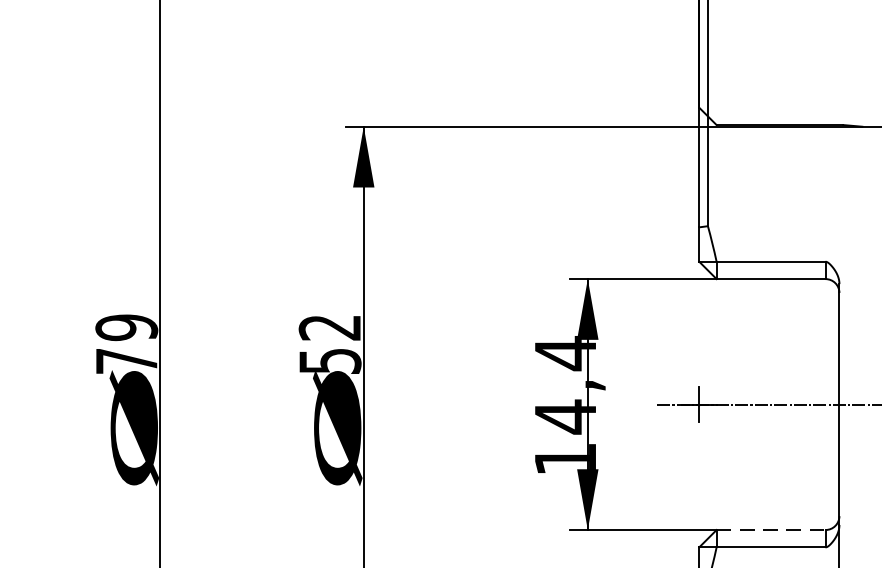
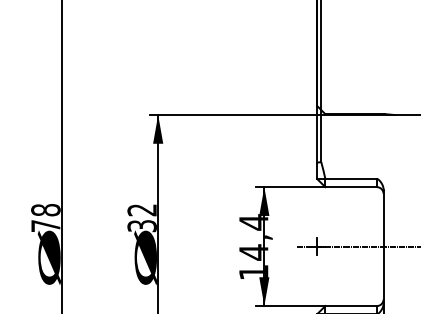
text: (125, 328) -> (45, 210), 79 -> 78
text: (328, 360) -> (141, 225), 52 -> 32
line: (771, 530) -> (351, 306), dashed -> solid

